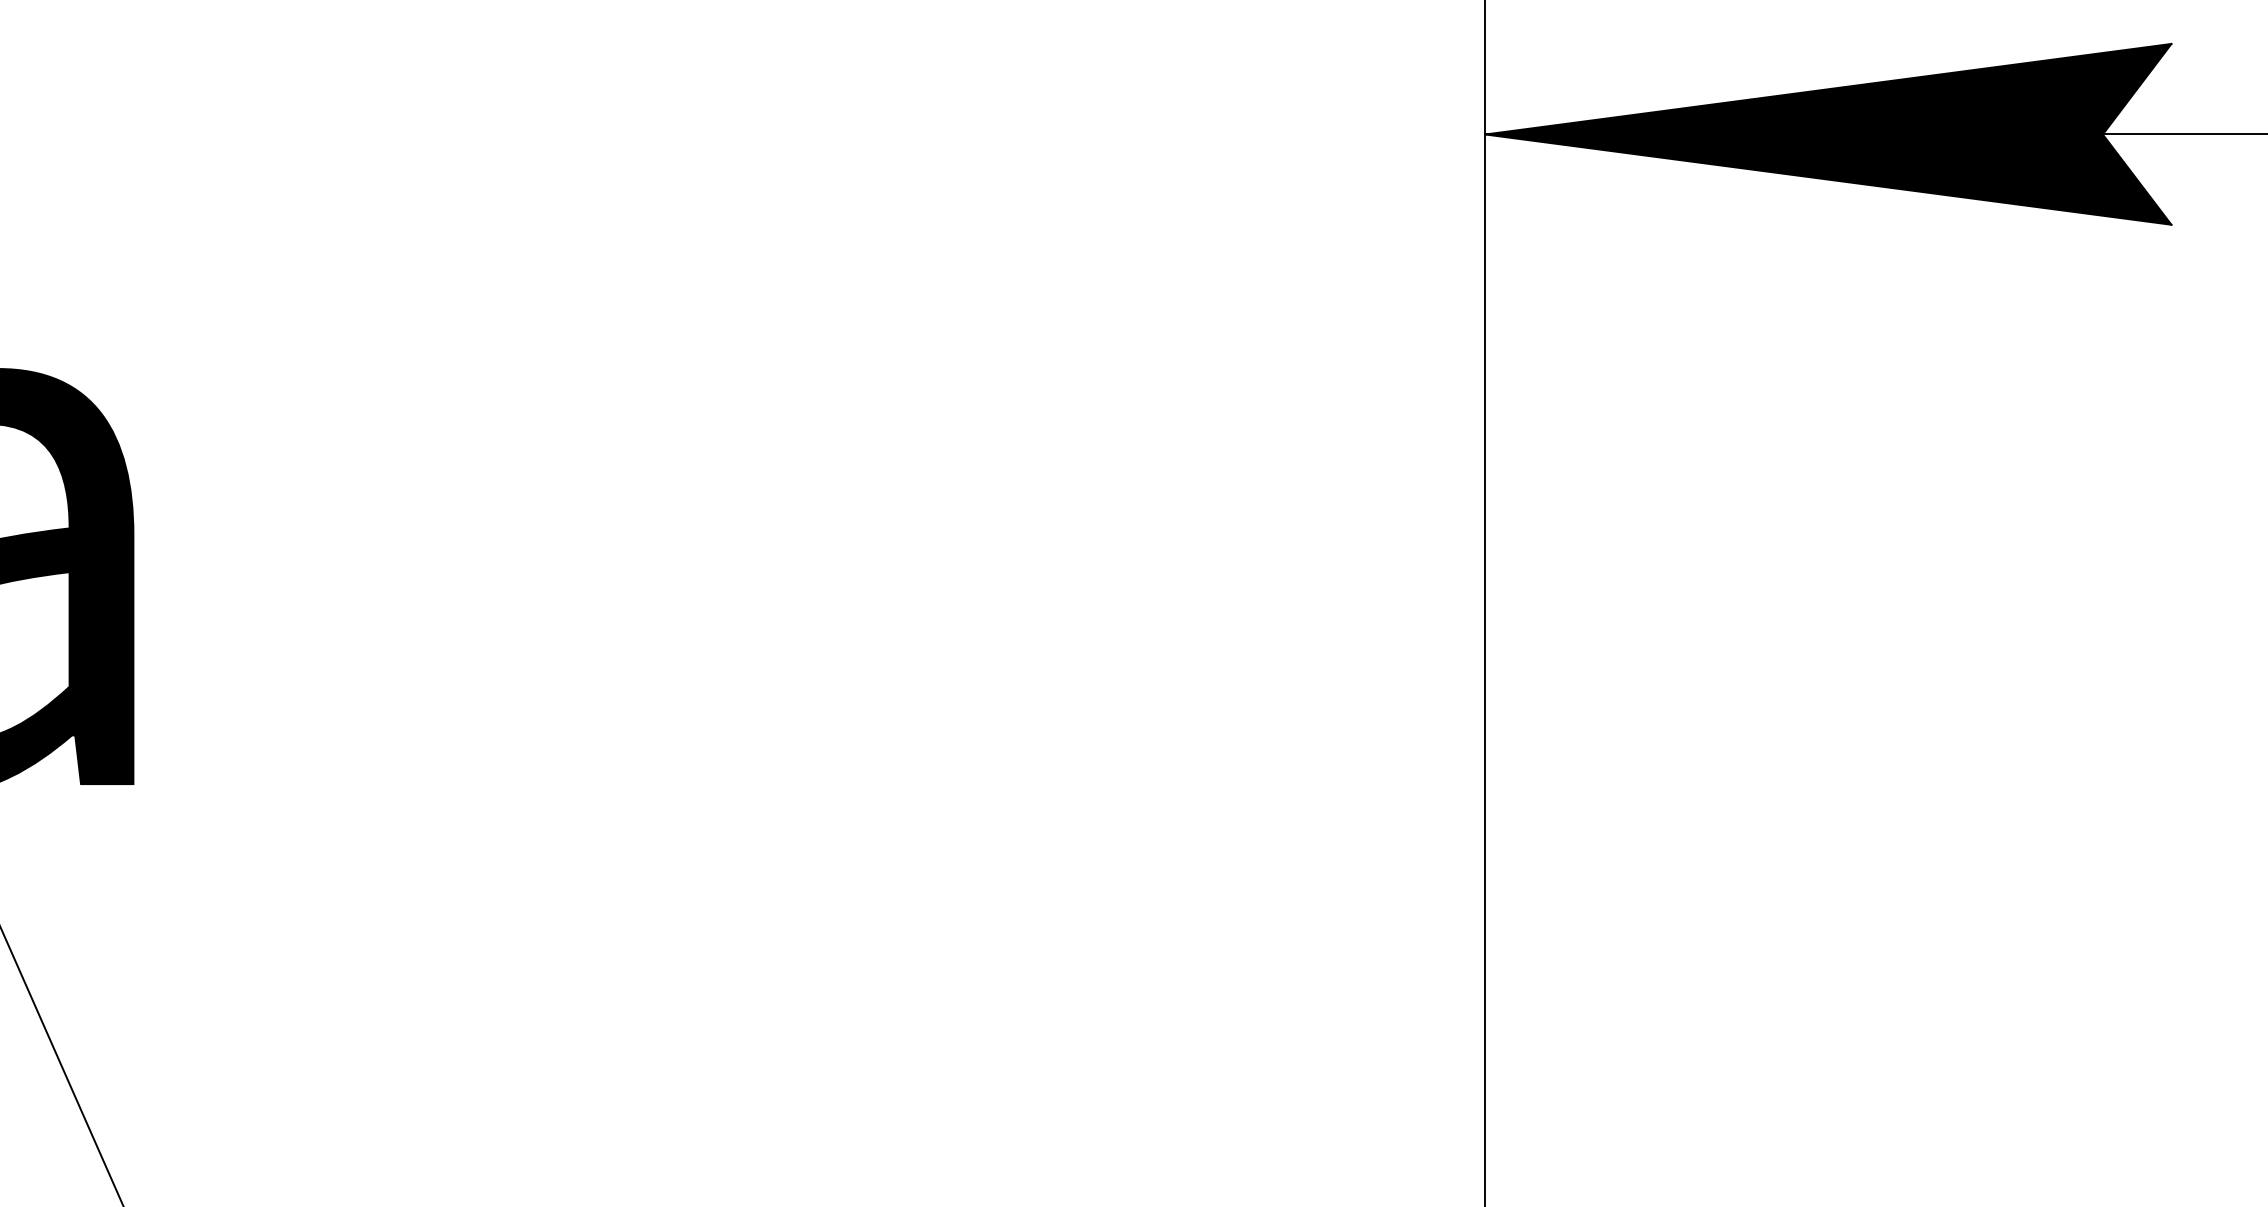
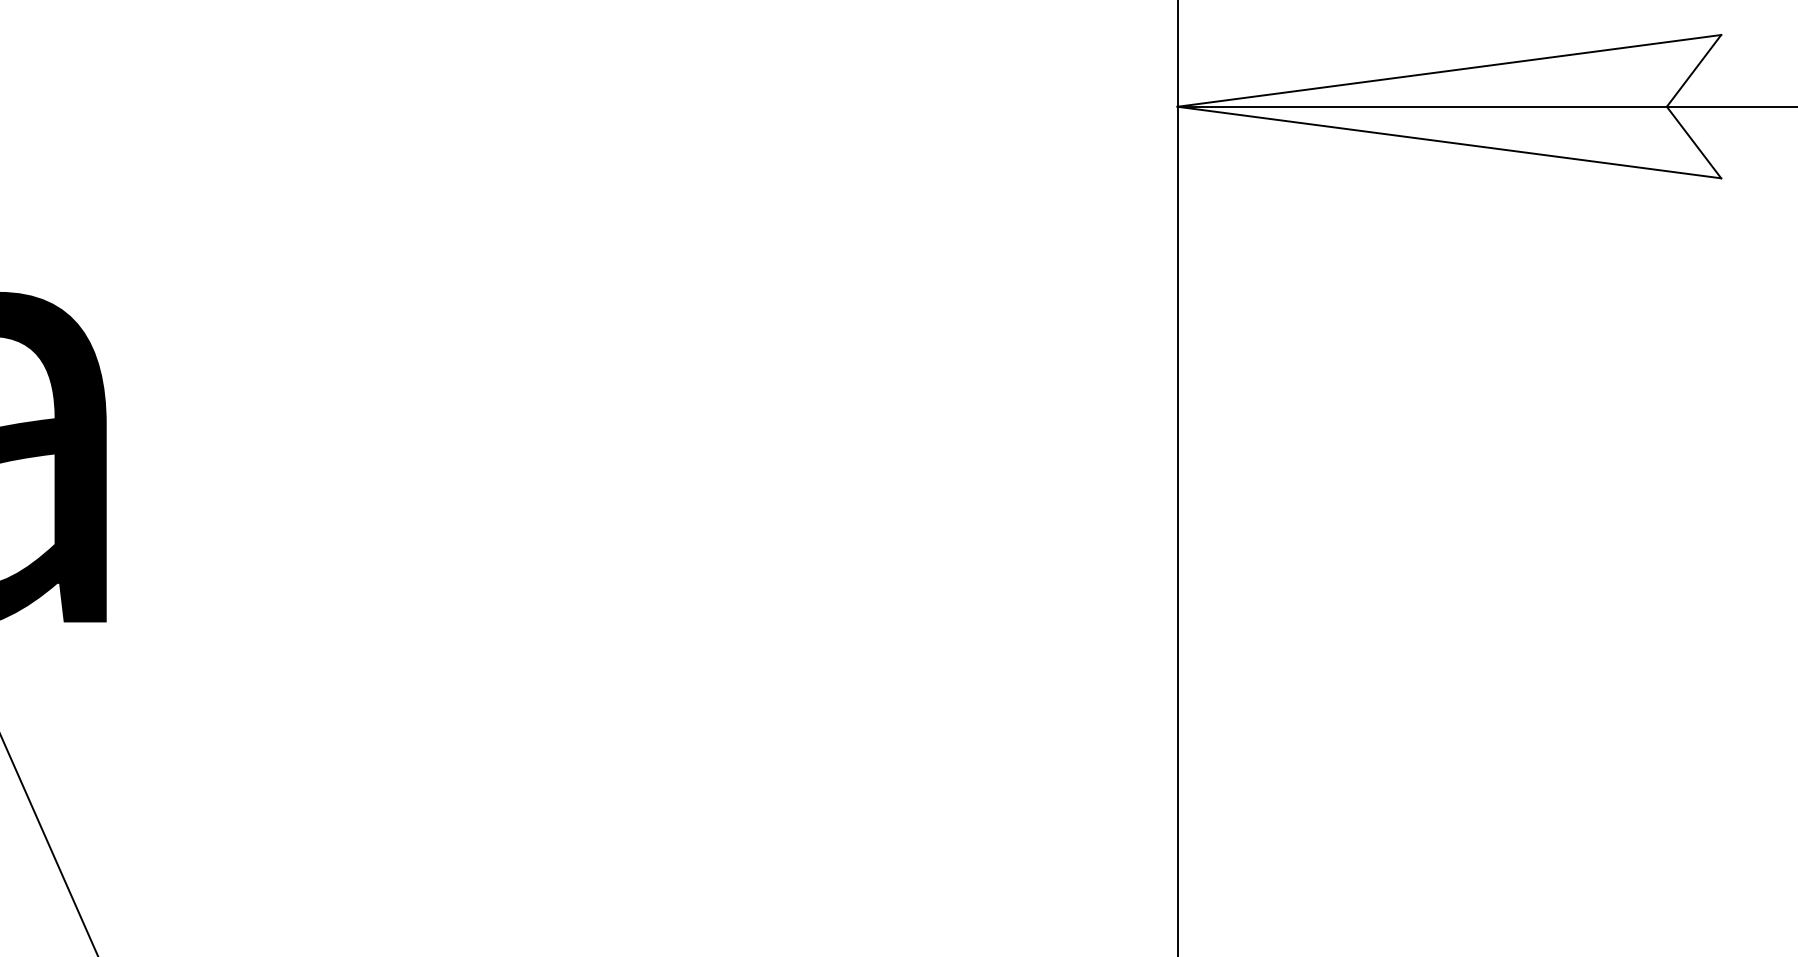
fill: (1828, 134) -> (1449, 106), removed

